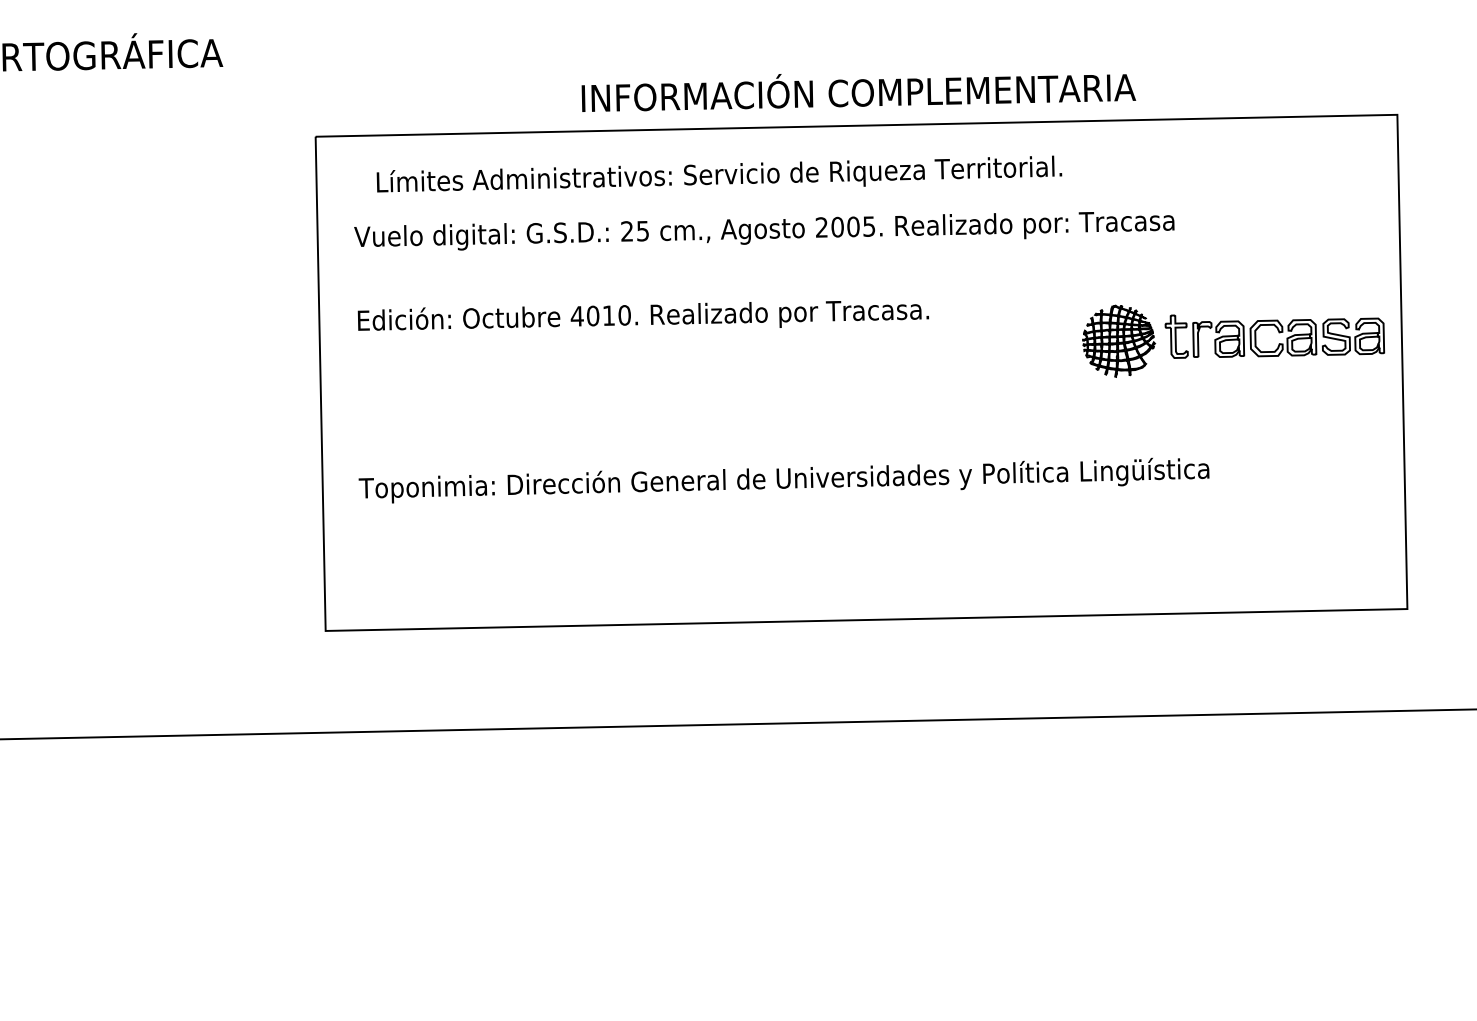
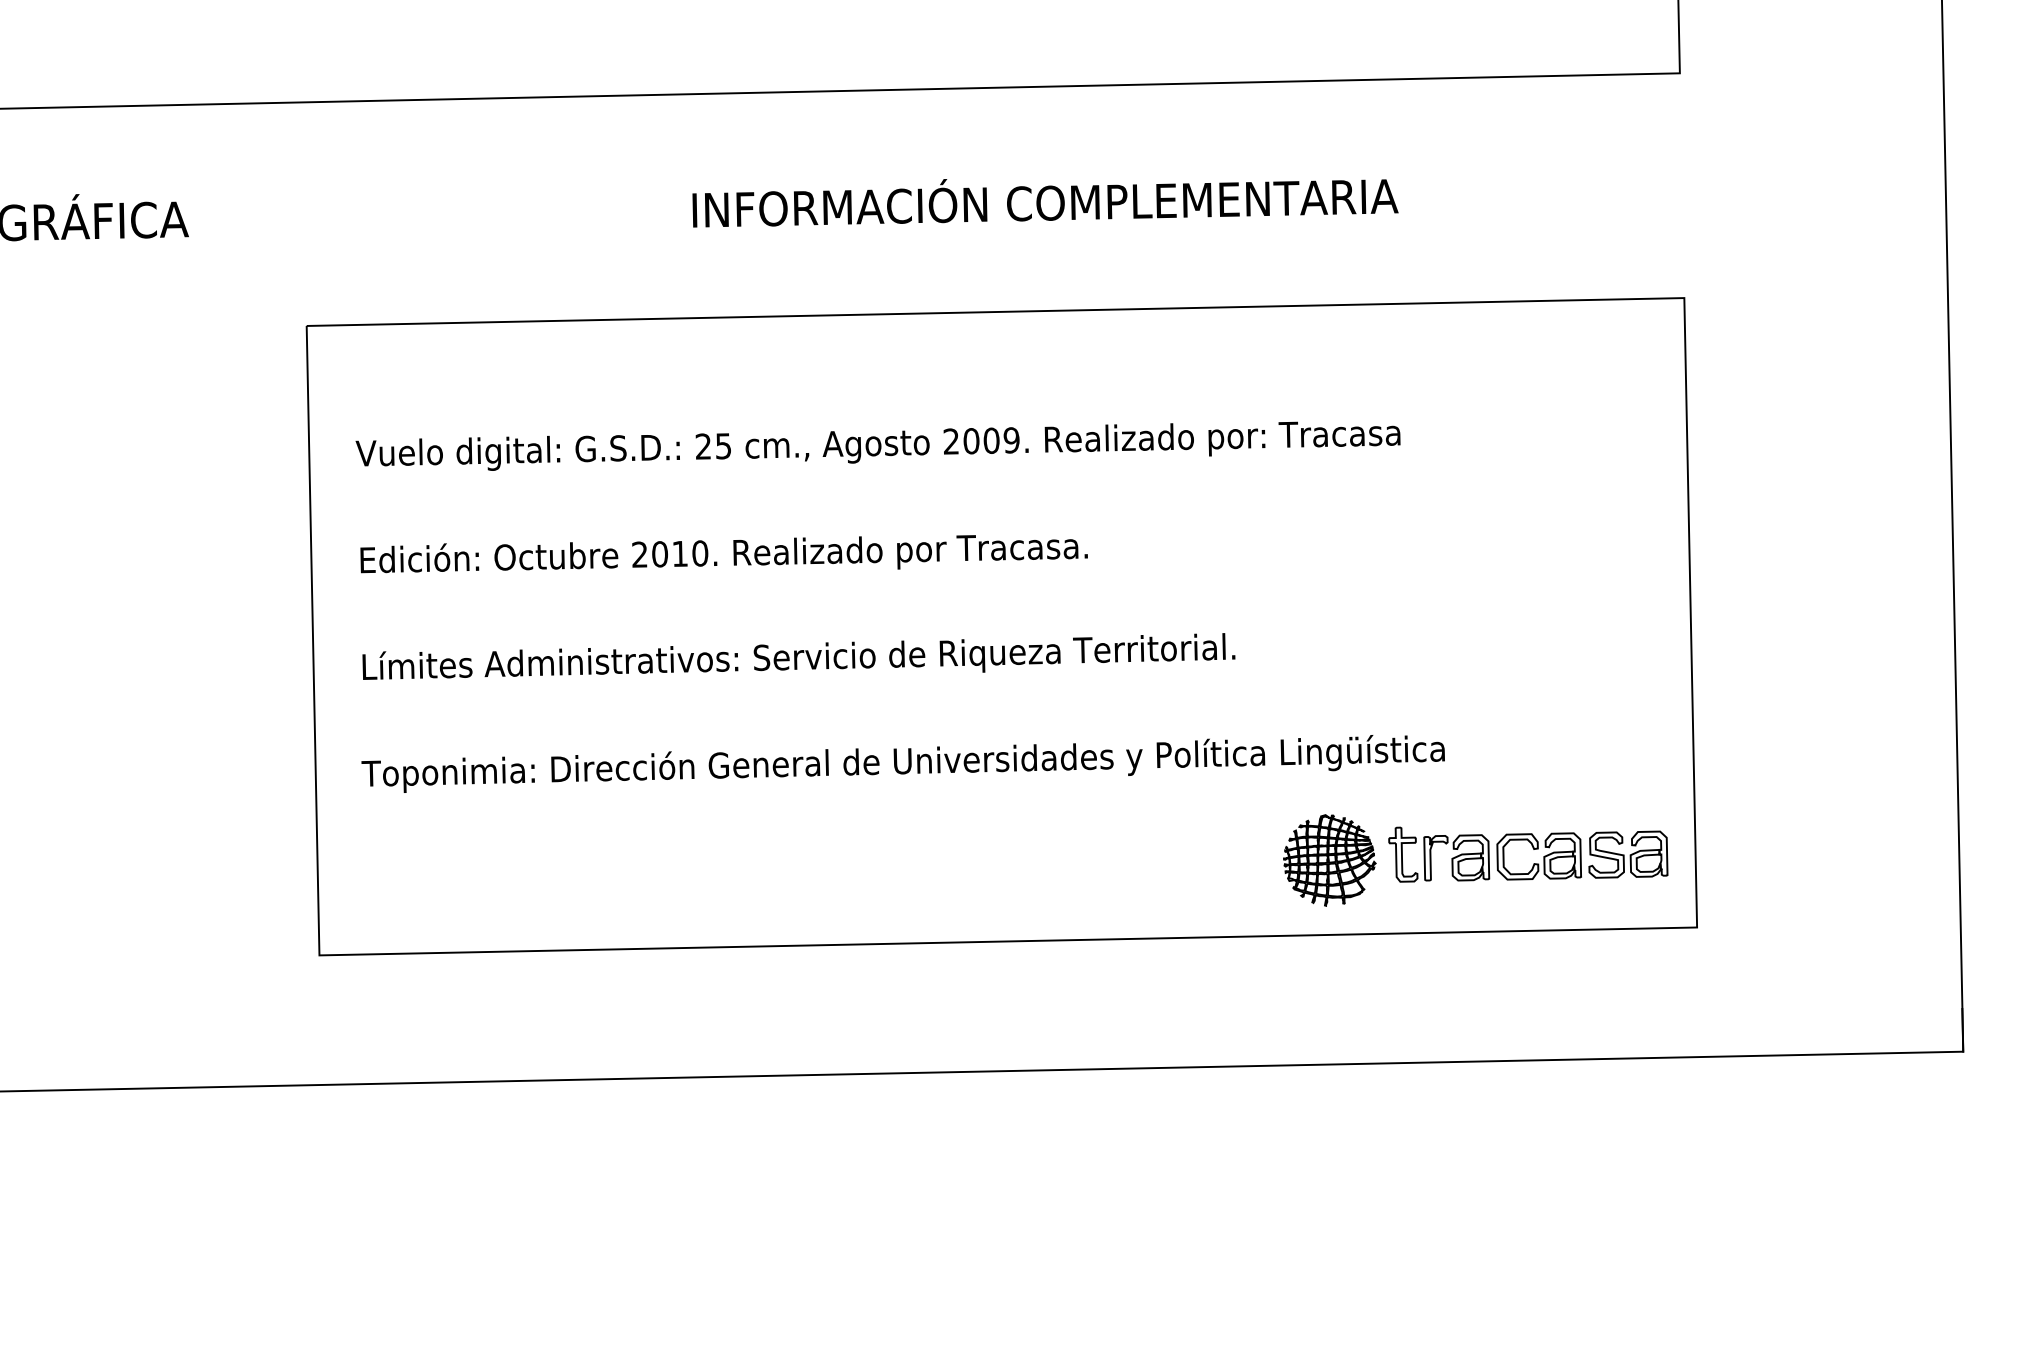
text: (858, 93) -> (1045, 203), moved
text: (719, 174) -> (798, 656), moved
text: (869, 226) -> (1011, 440), 2005. -> 2009.
text: (576, 316) -> (639, 554), 4010. -> 2010.
part: (1233, 341) -> (1475, 860), moved

